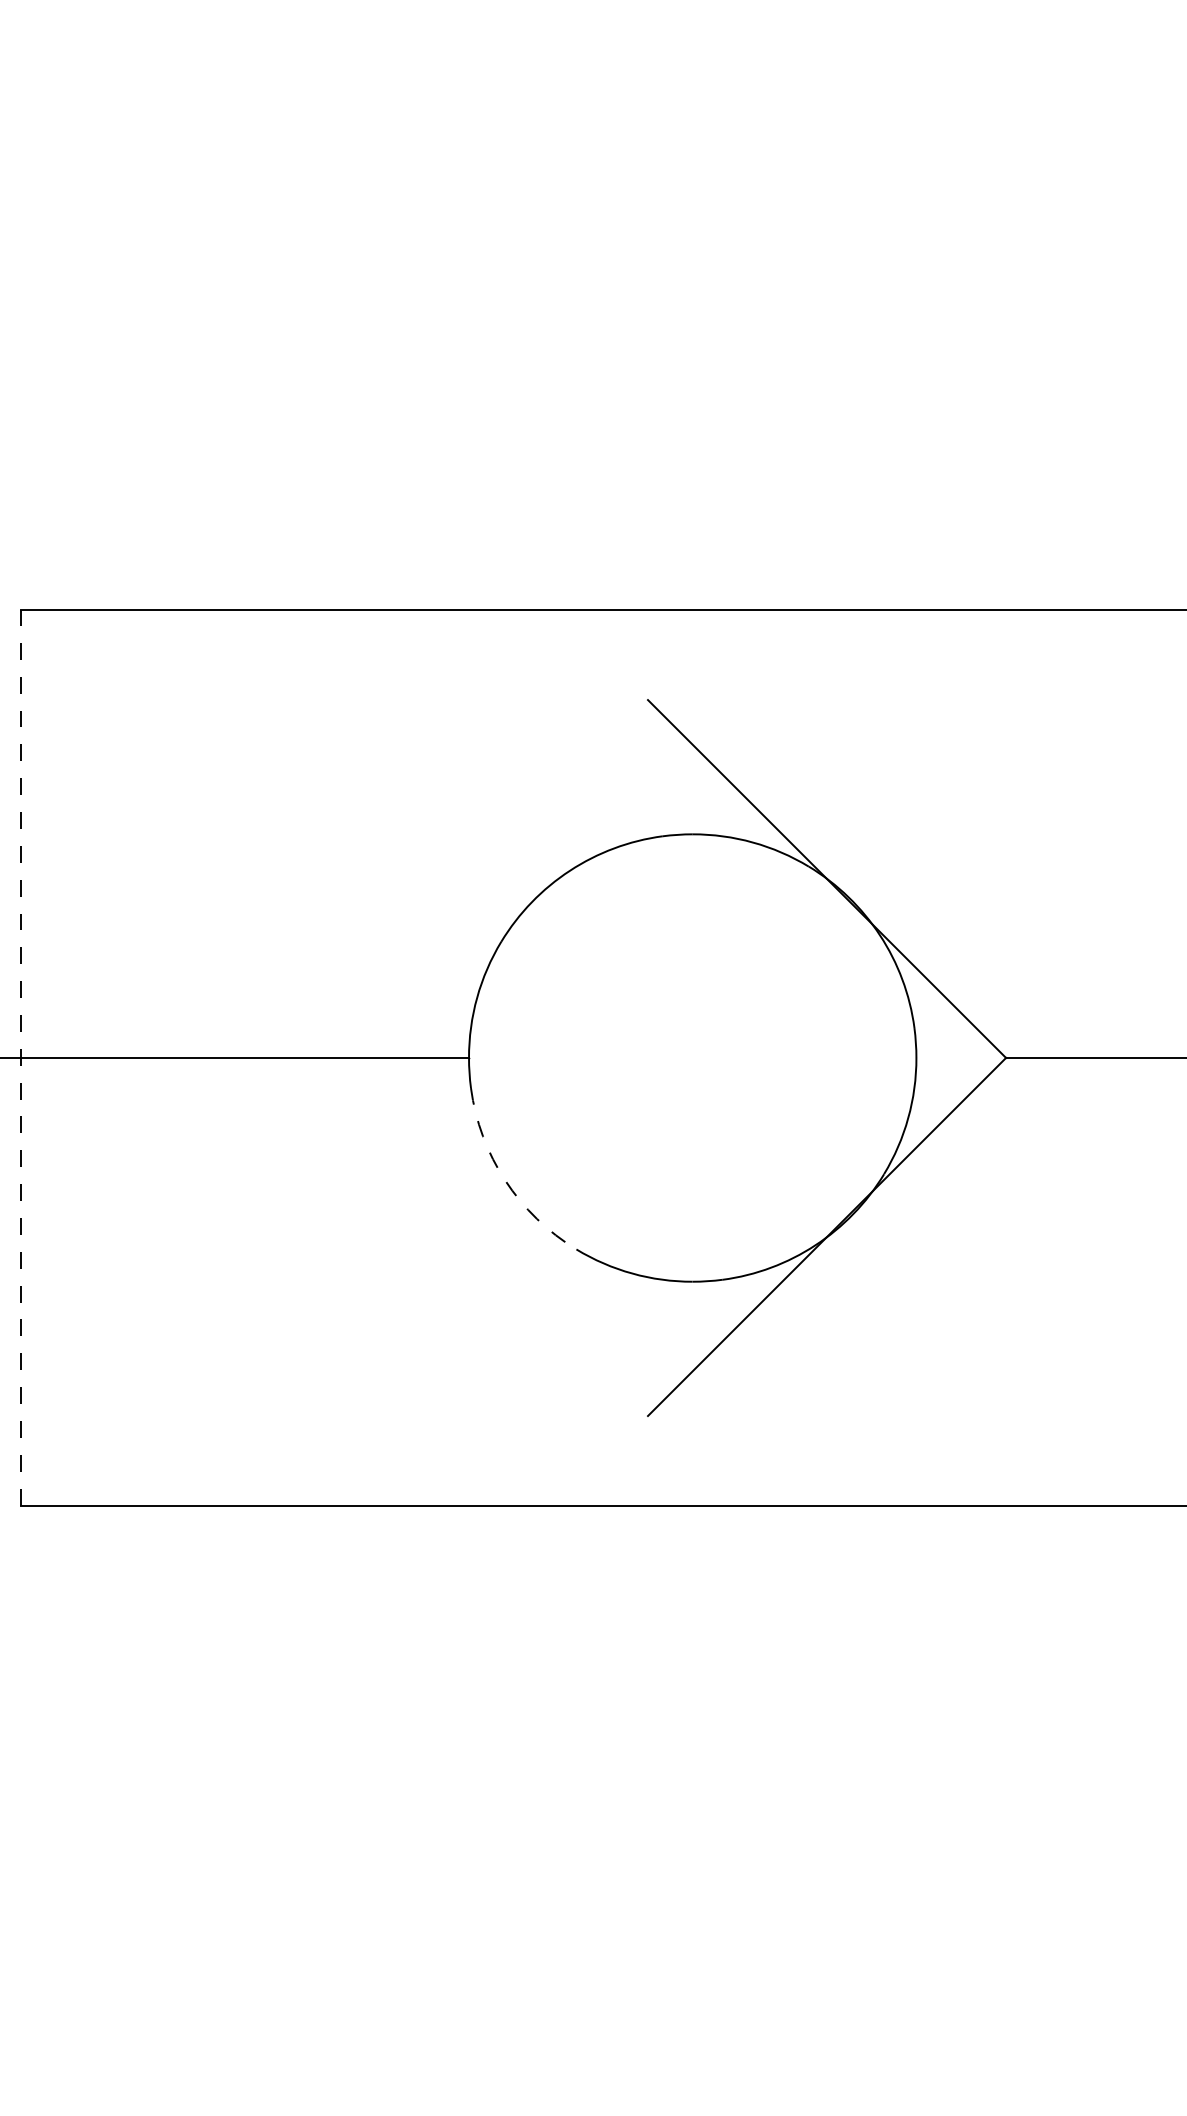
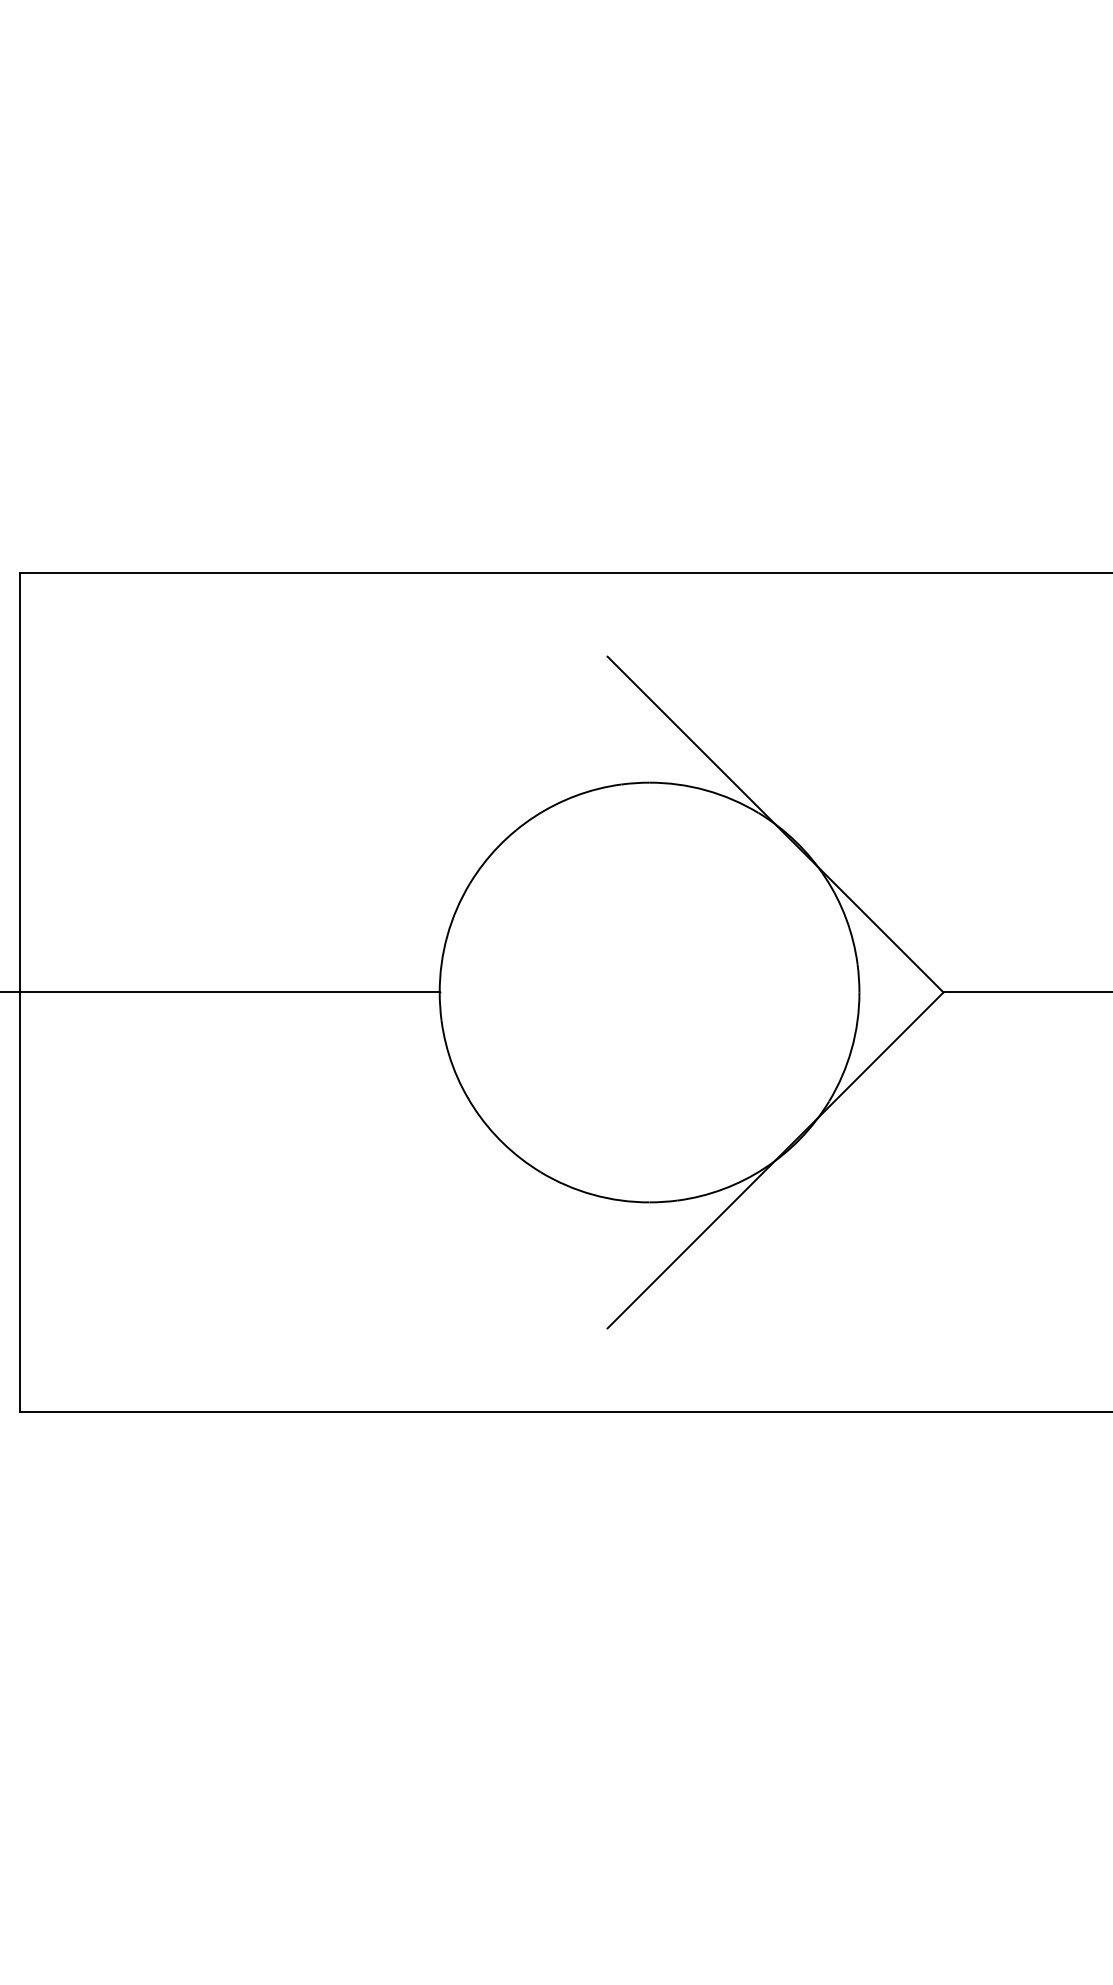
line: (21, 1057) -> (19, 992), dashed -> solid
arc: (505, 1180) -> (473, 1107), dashed -> solid

